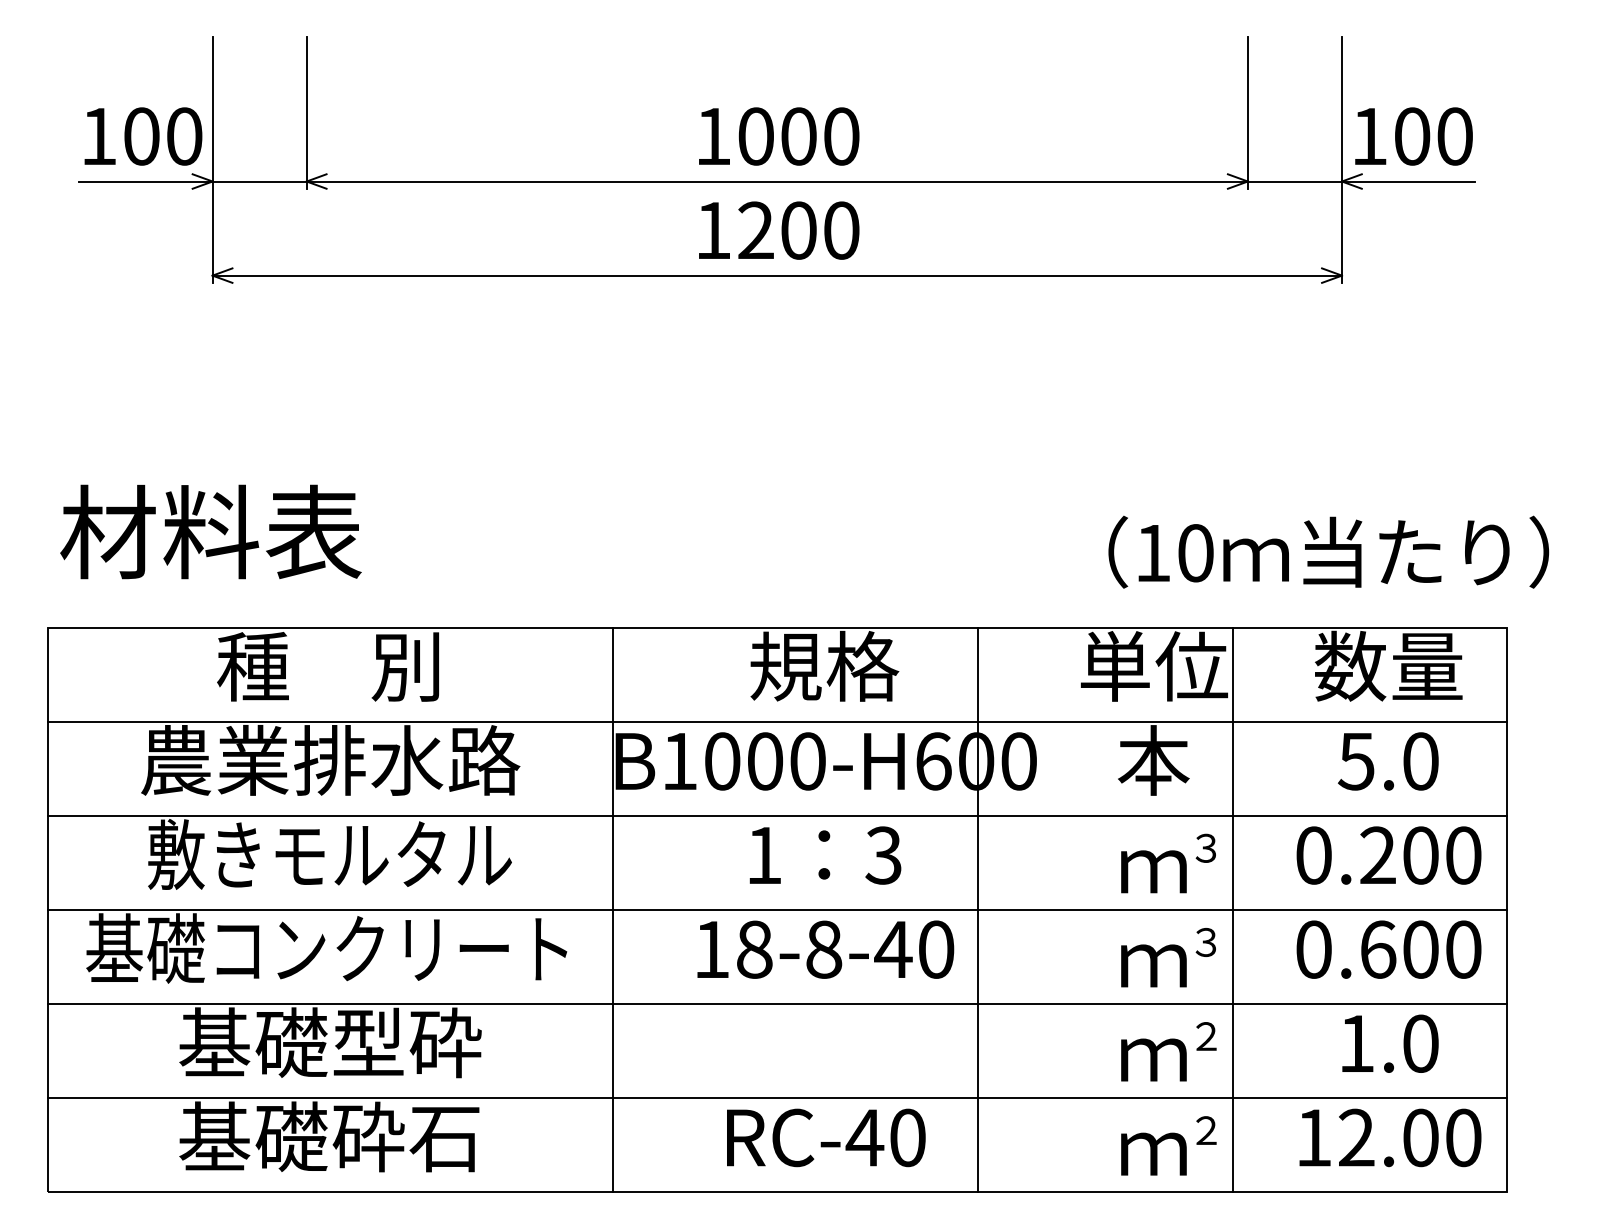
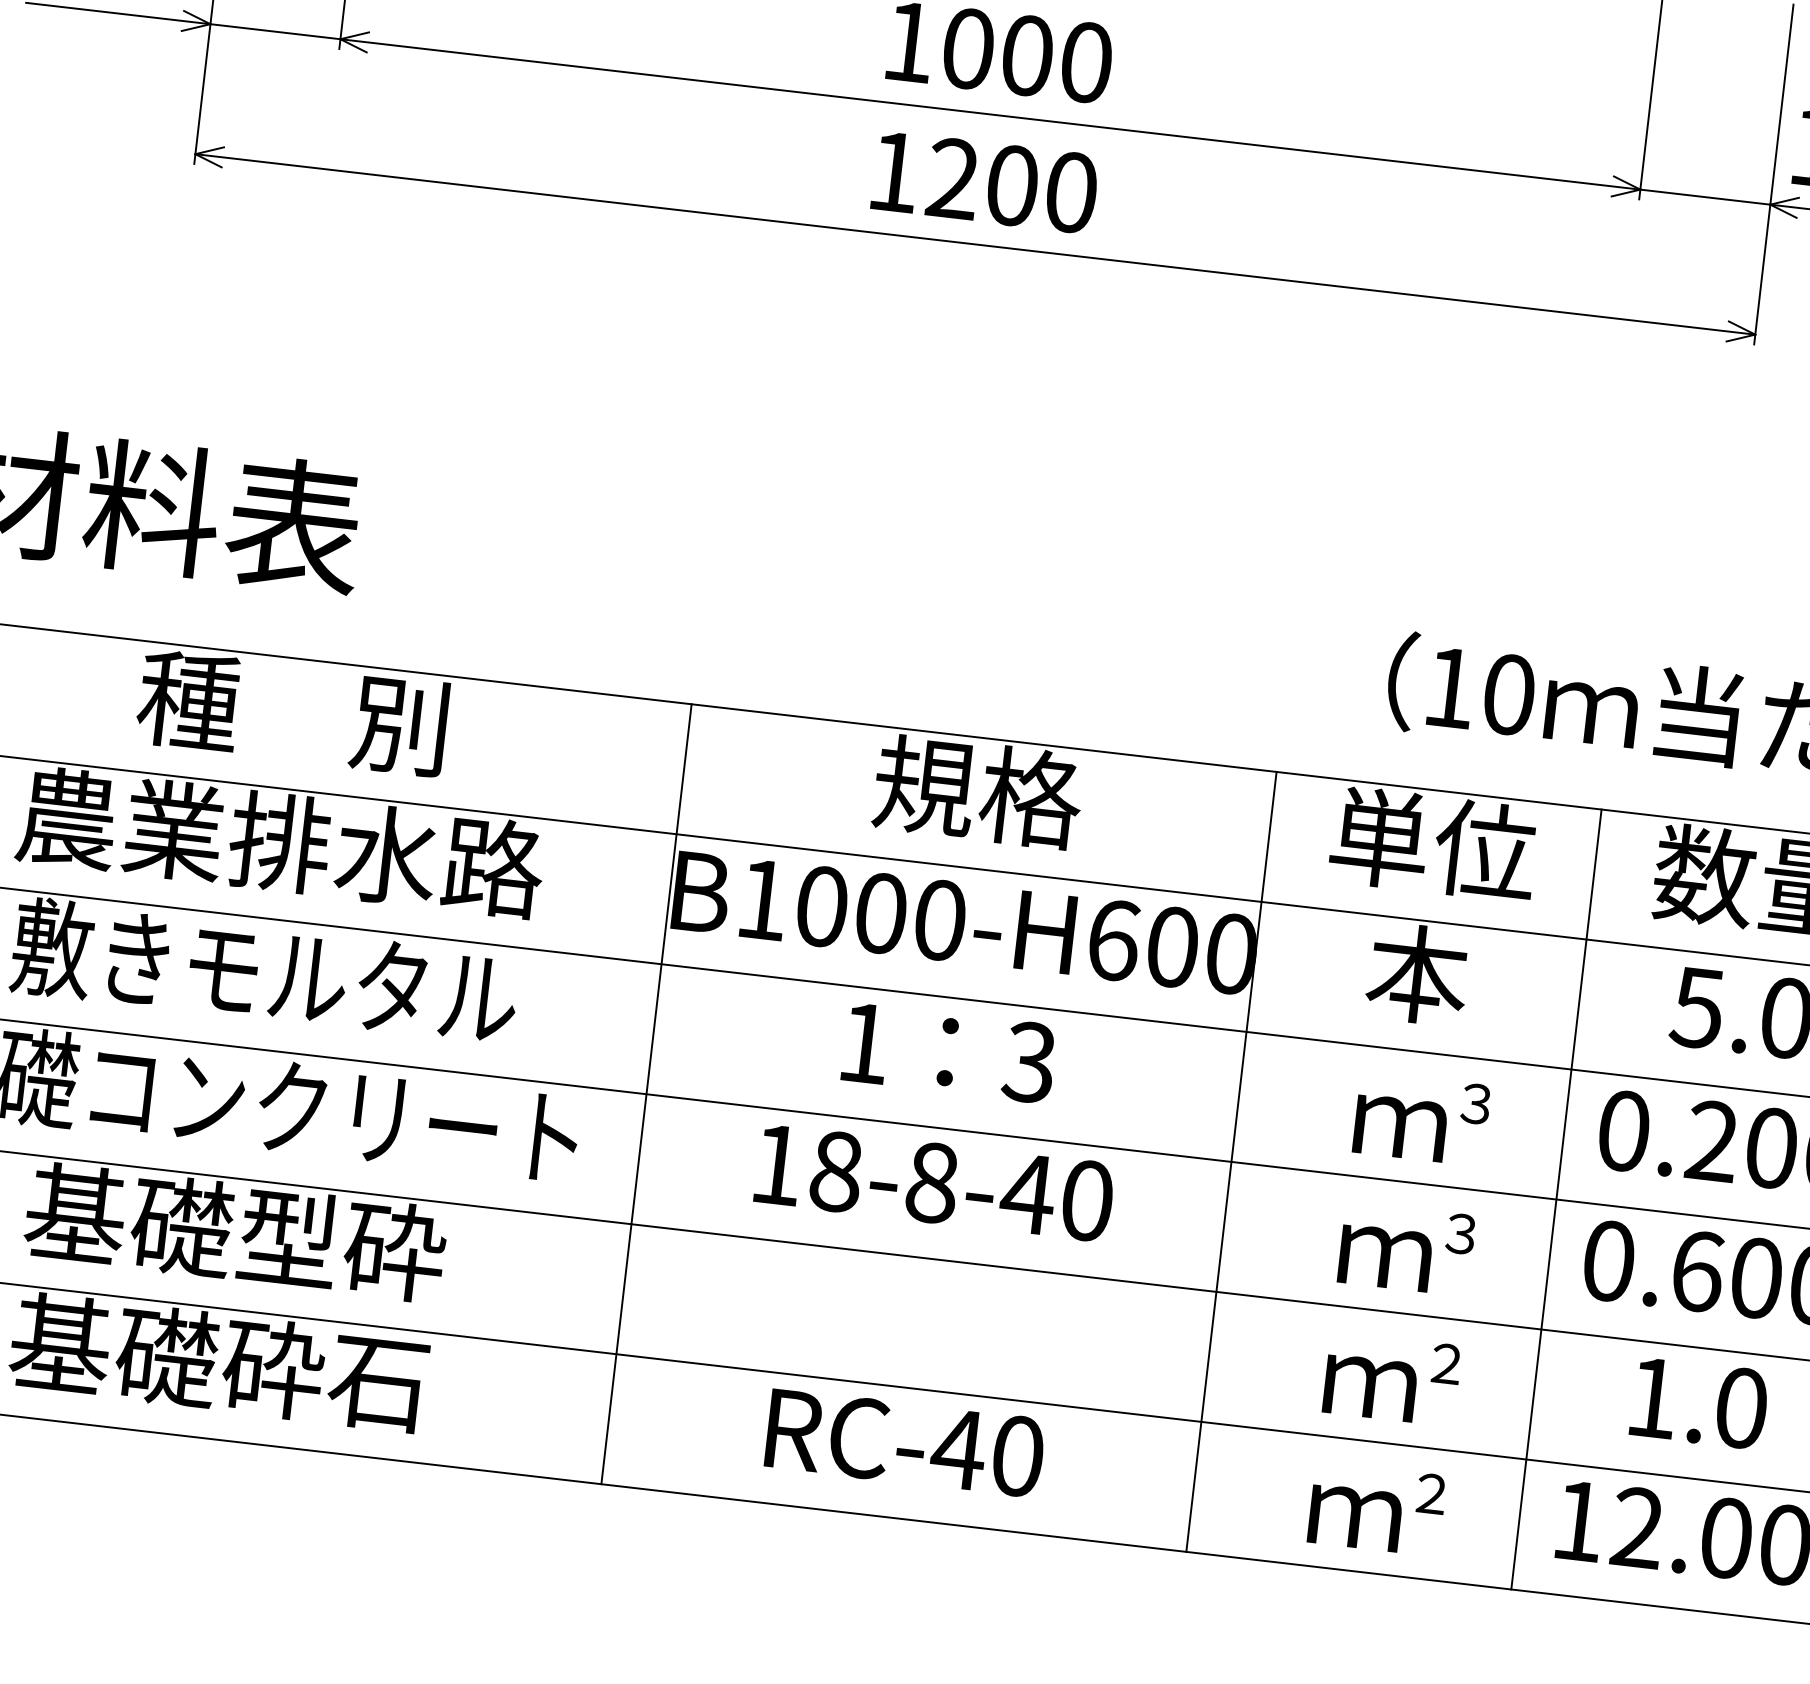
line: (978, 909) -> (1232, 1161), moved
line: (1233, 909) -> (1556, 1198), moved

